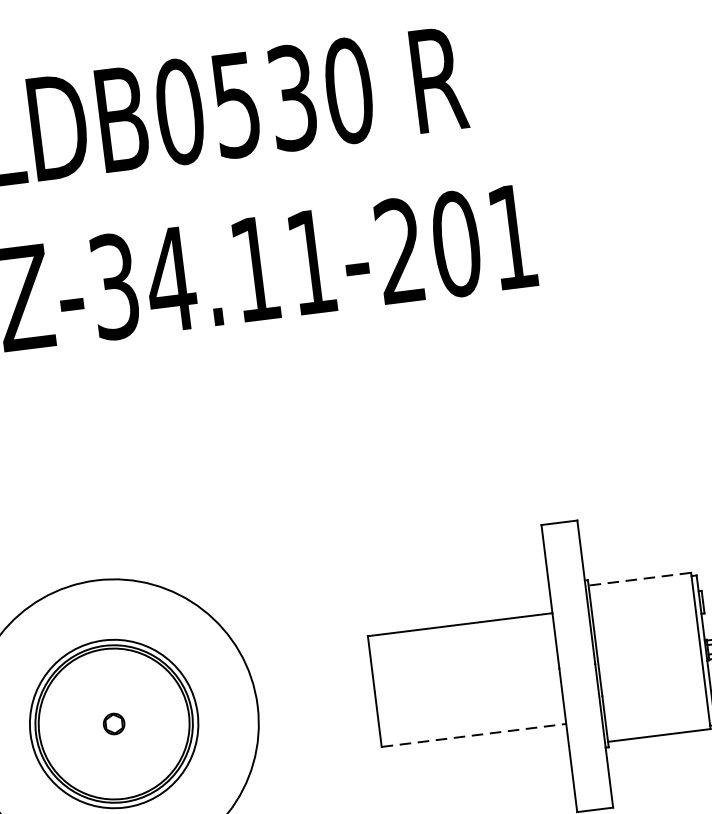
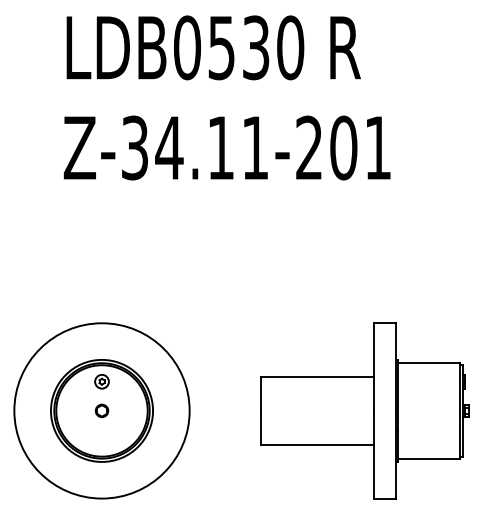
line: (639, 579) -> (428, 363), dashed -> solid
part: (107, 675) -> (101, 381), added
line: (473, 735) -> (317, 444), dashed -> solid

